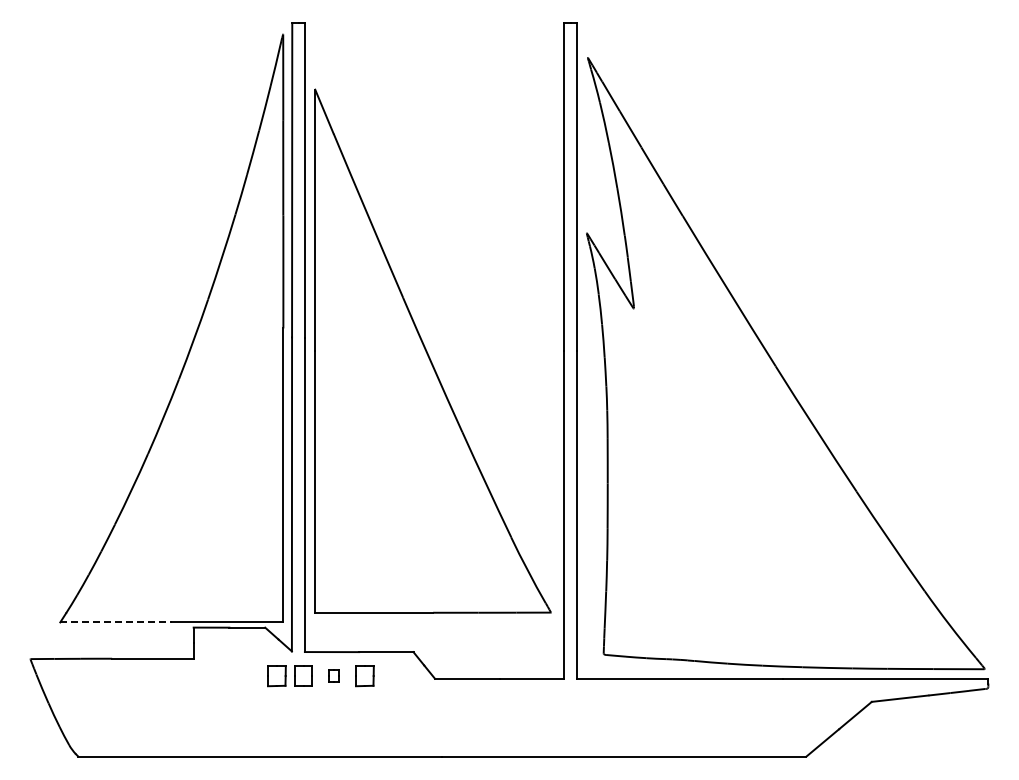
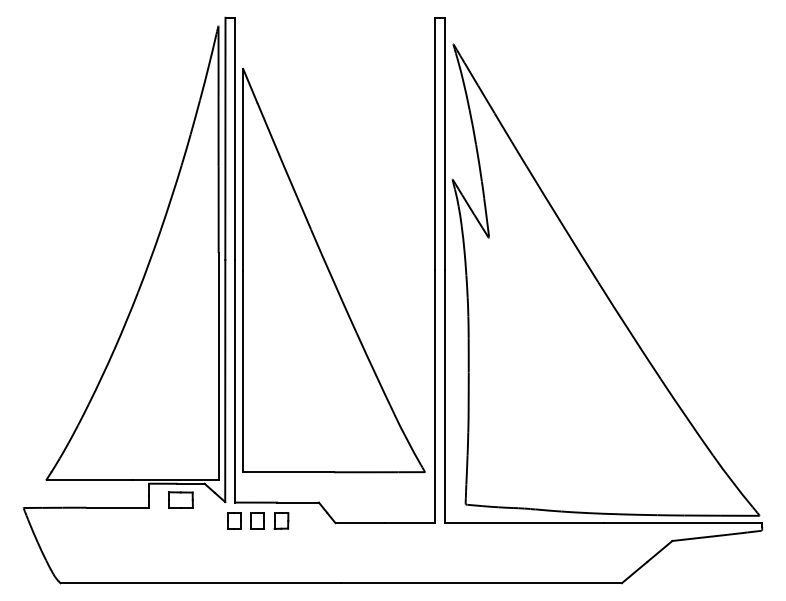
line: (116, 622) -> (89, 479), dashed -> solid
part: (234, 648) -> (180, 499), added
part: (334, 675) -> (258, 520), size x1.67
part: (276, 676) -> (213, 521), removed

